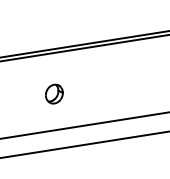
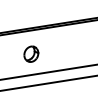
part: (54, 92) -> (31, 53), size x1.43

